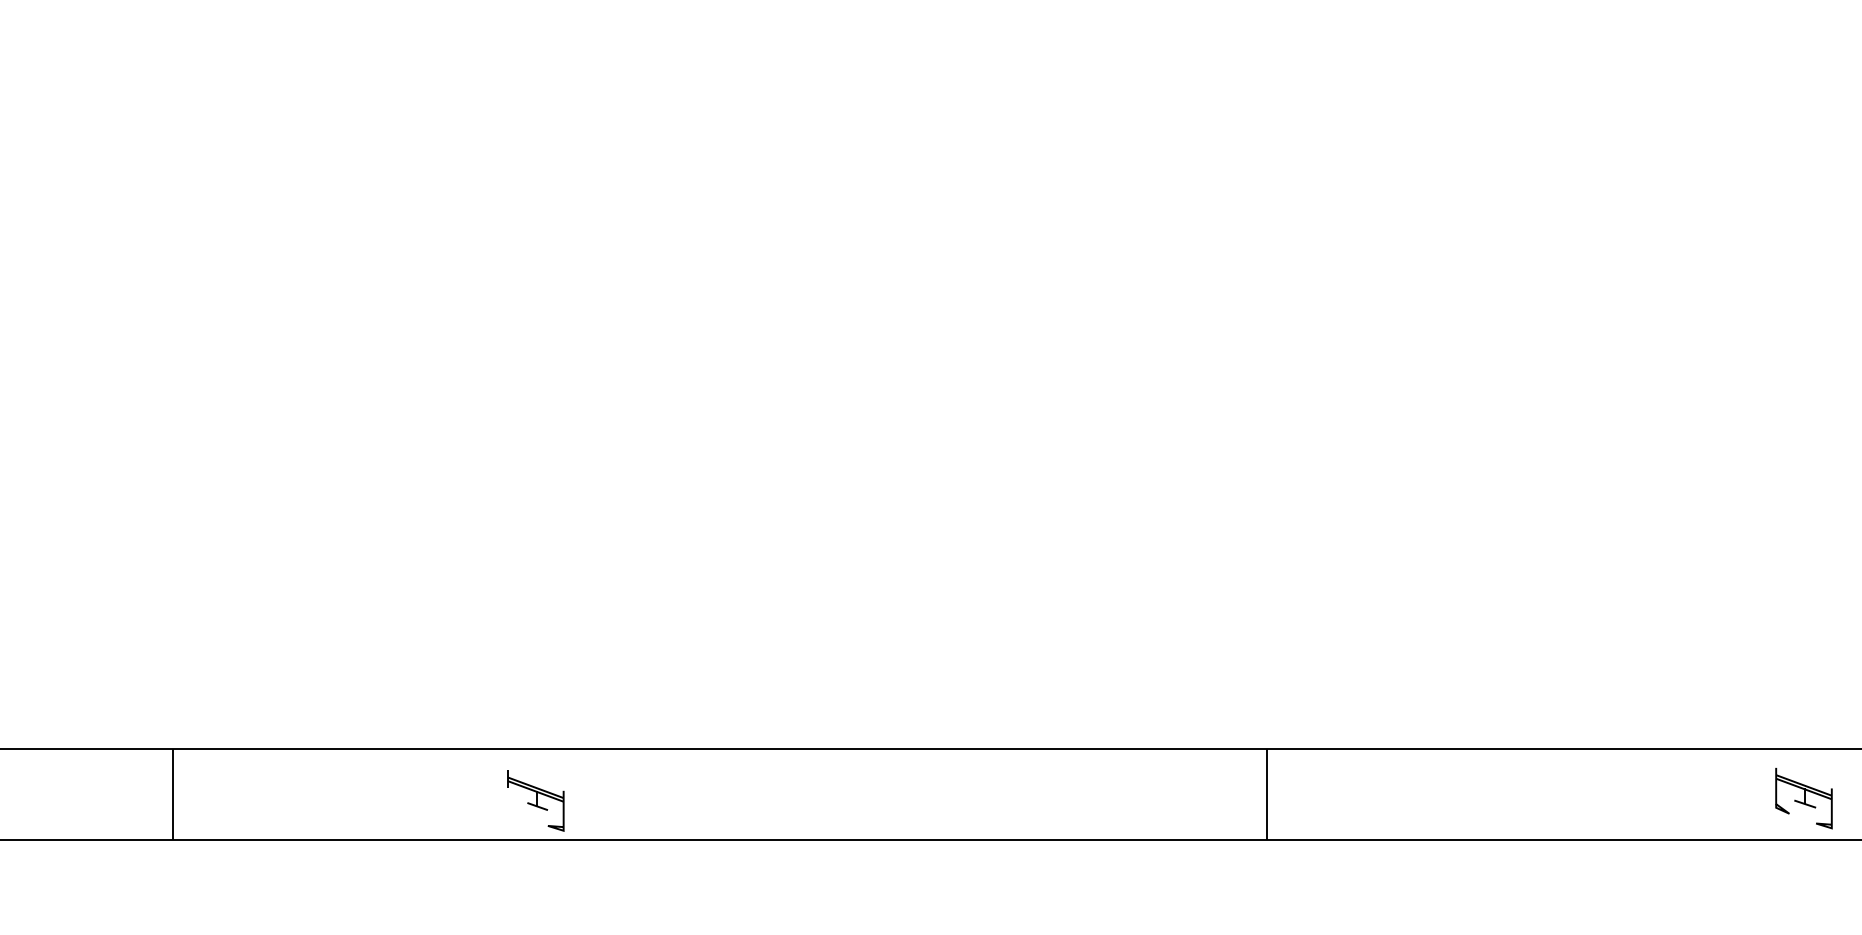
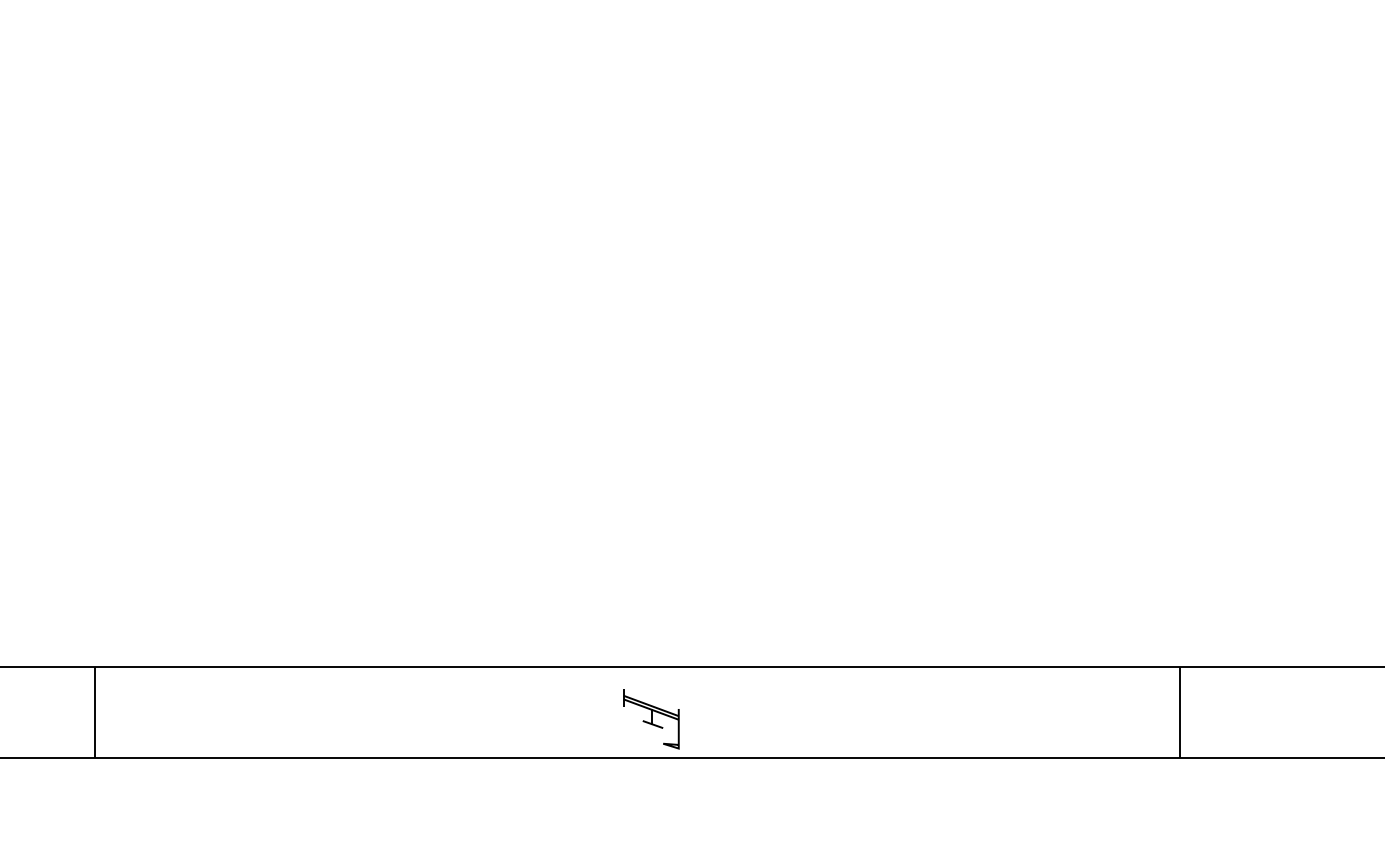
part: (535, 800) -> (650, 718), moved

